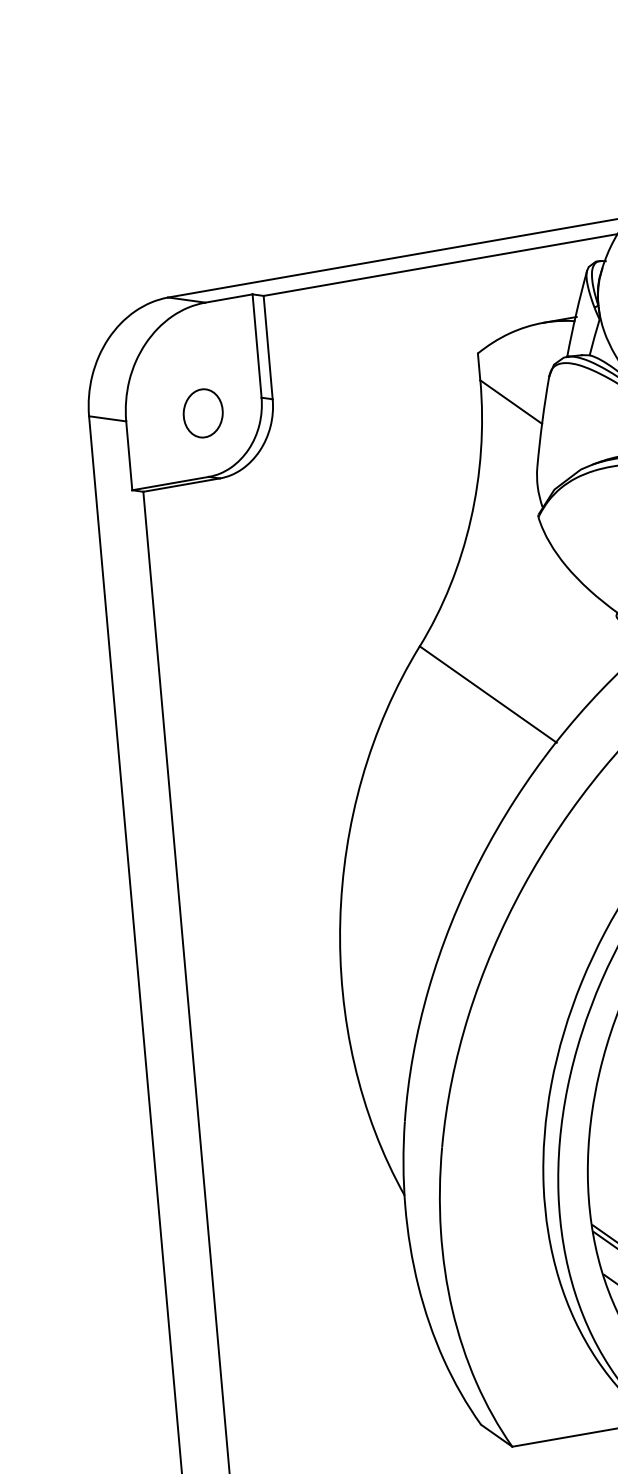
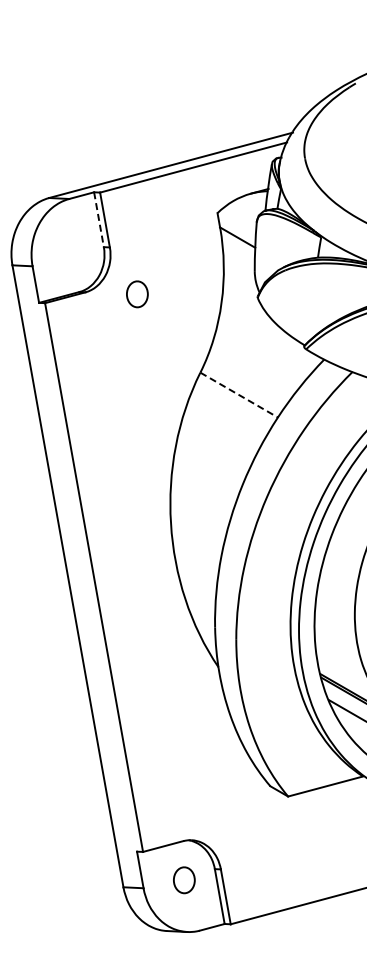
line: (258, 345) -> (99, 219), solid -> dashed
part: (203, 413) -> (137, 294), moved
line: (488, 695) -> (239, 395), solid -> dashed

